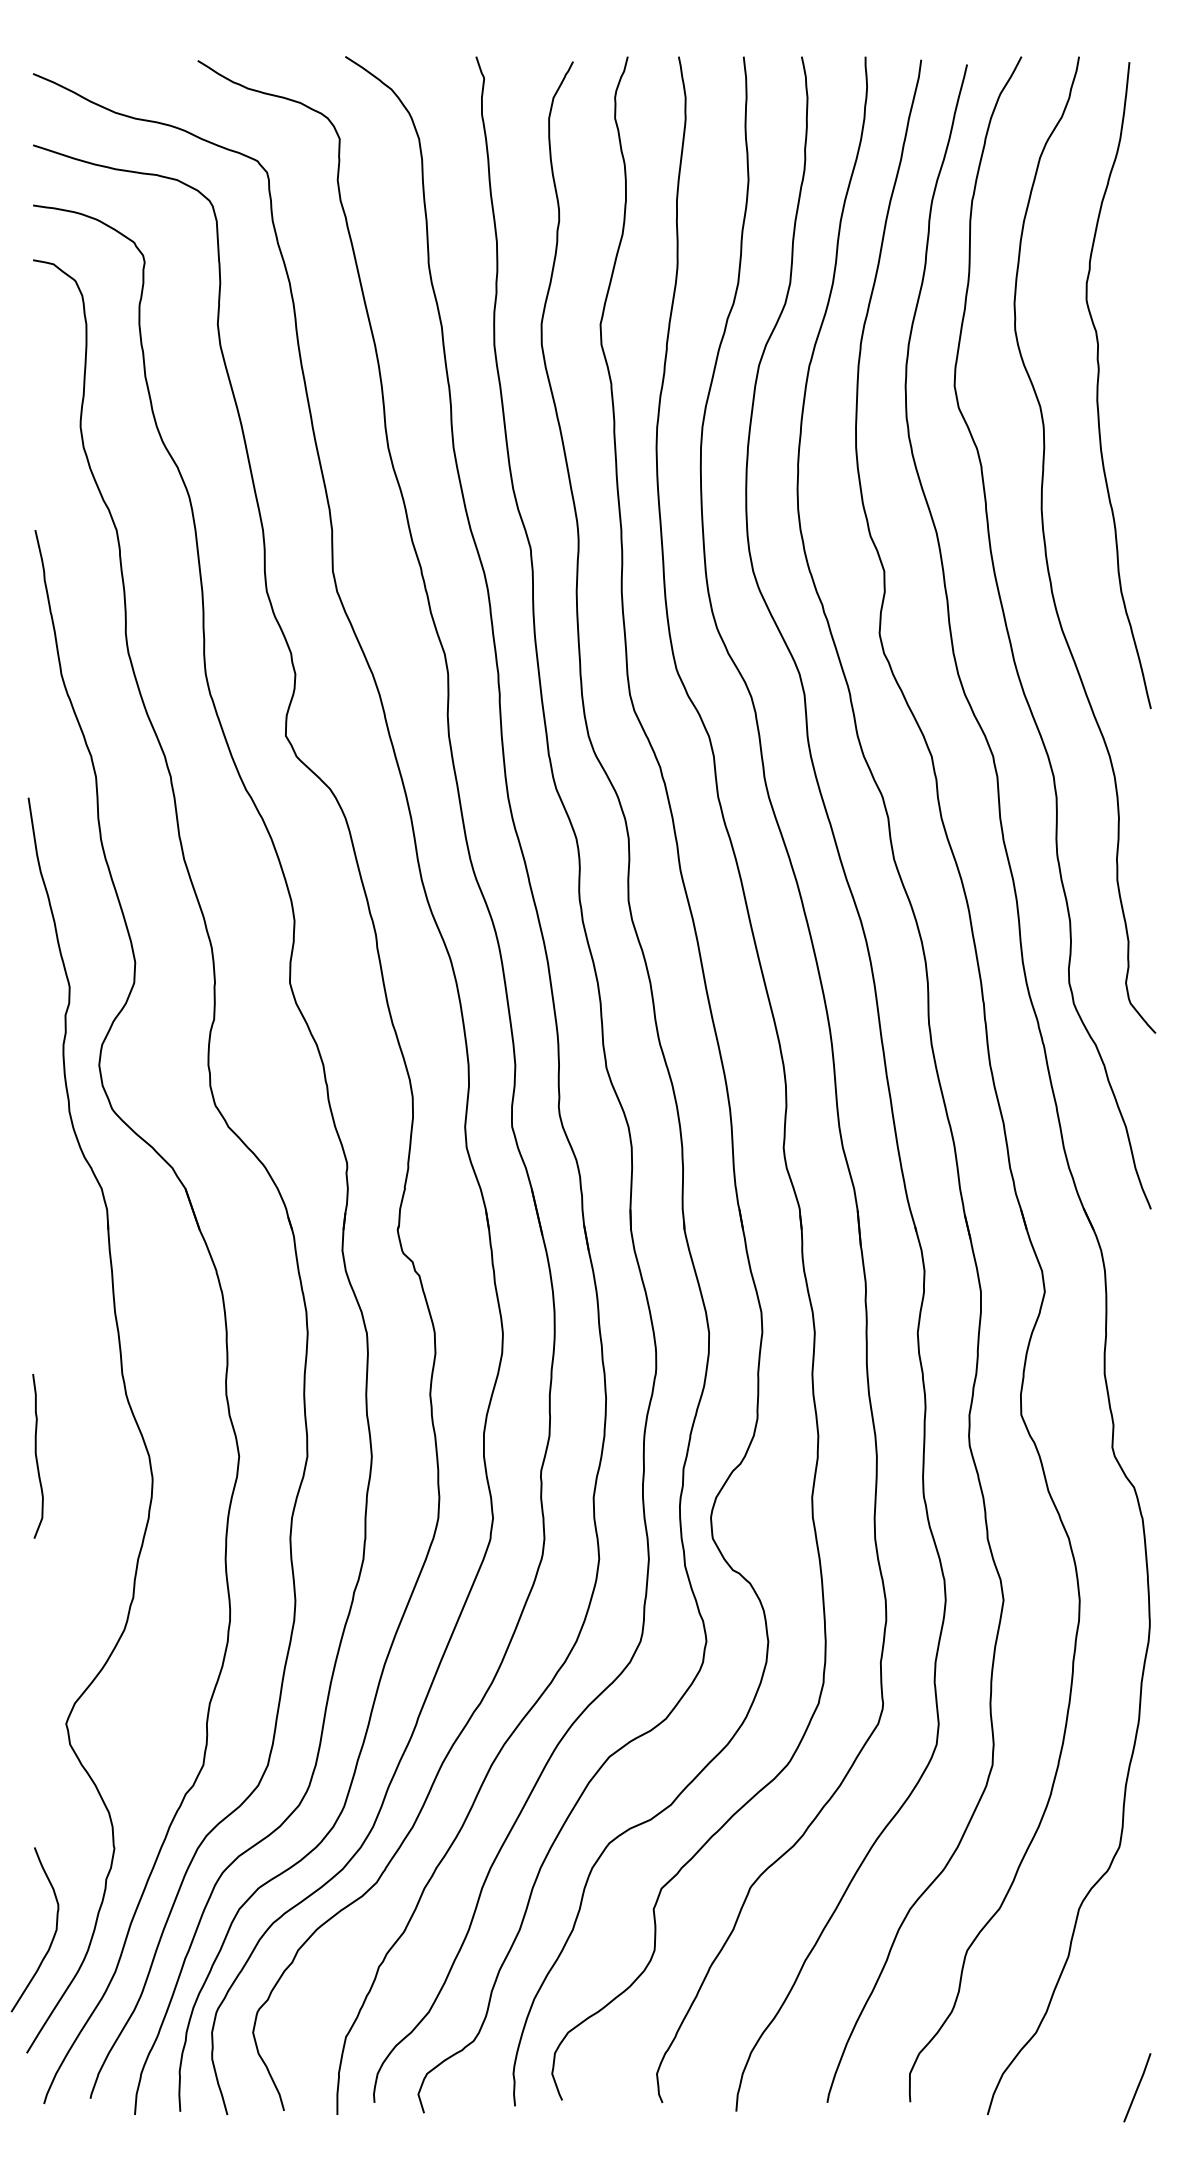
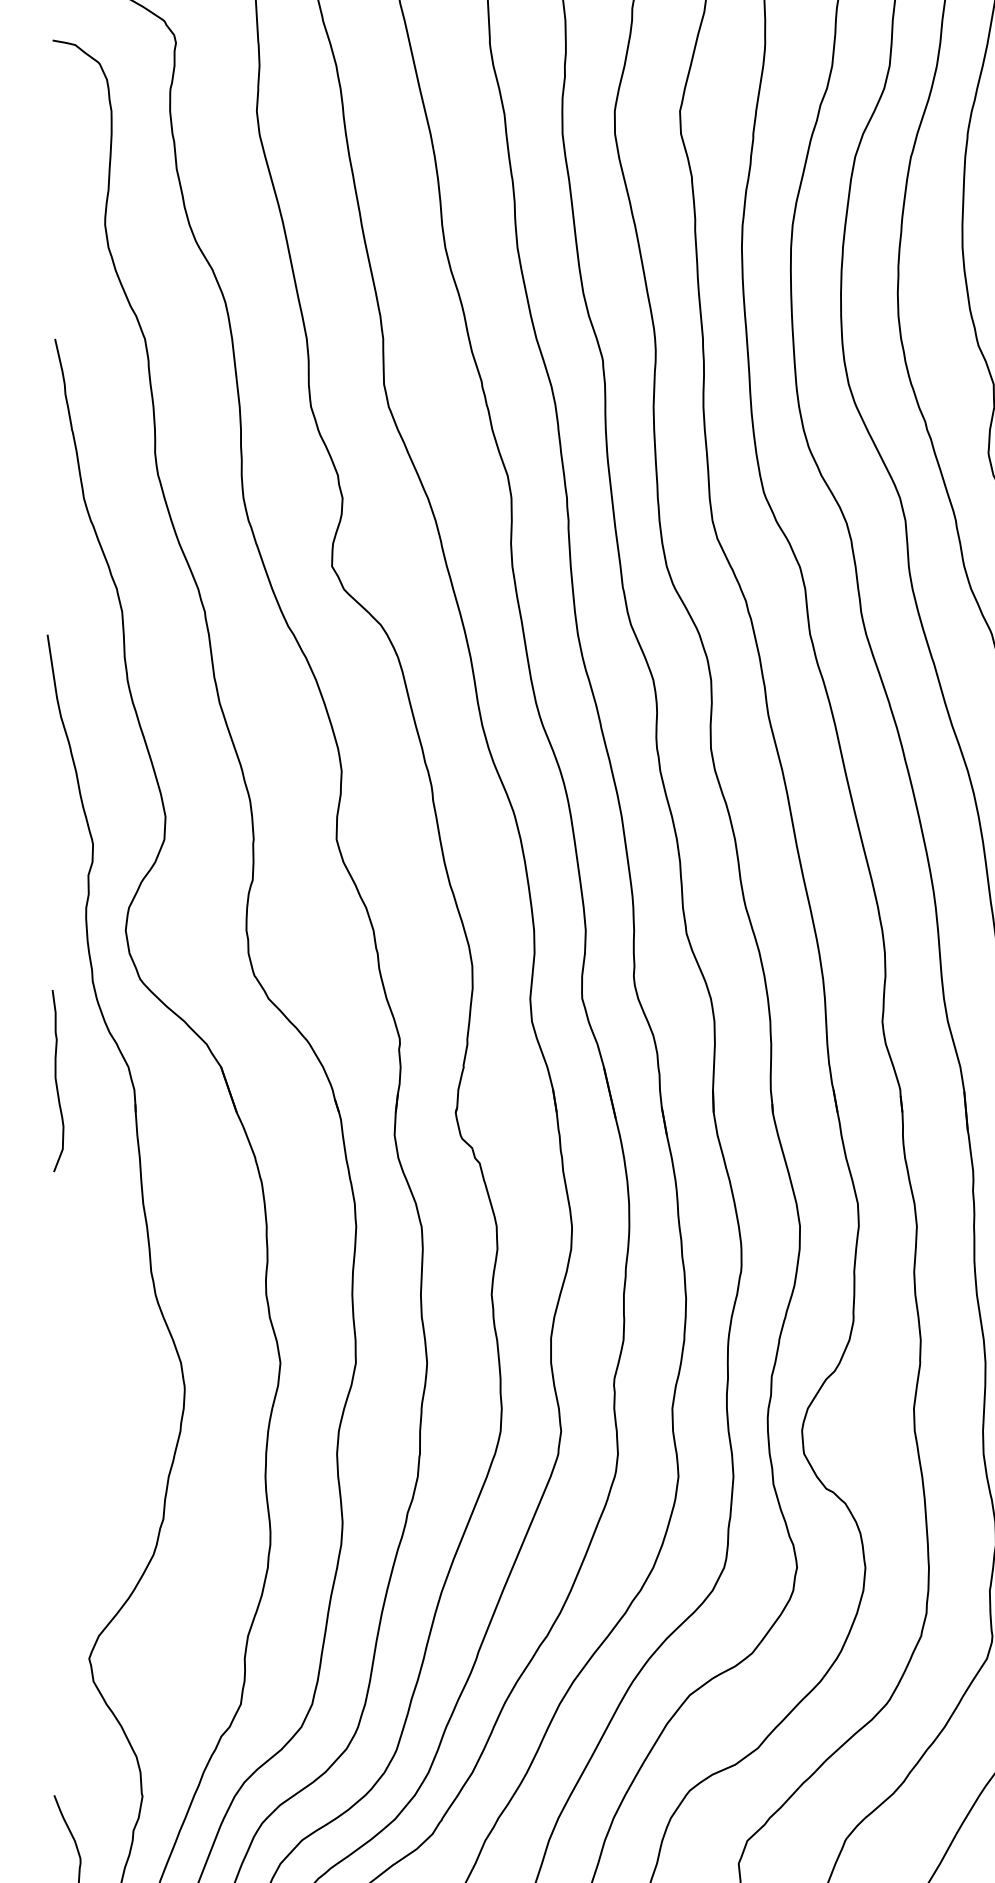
curve: (37, 1456) -> (57, 1081), moved

